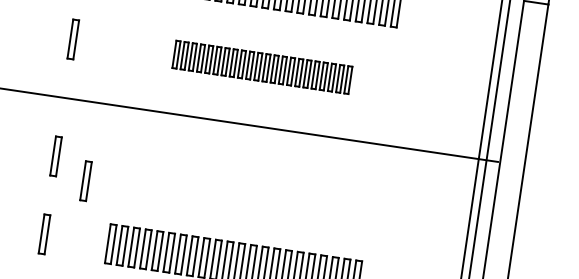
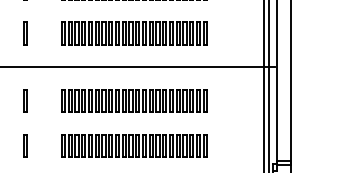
part: (262, 67) -> (134, 33), size x1.43
line: (84, 180) -> (43, 112), removed
part: (245, 183) -> (134, 100), added

